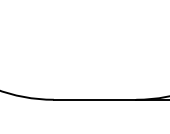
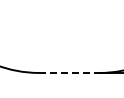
line: (95, 99) -> (69, 72), solid -> dashed

